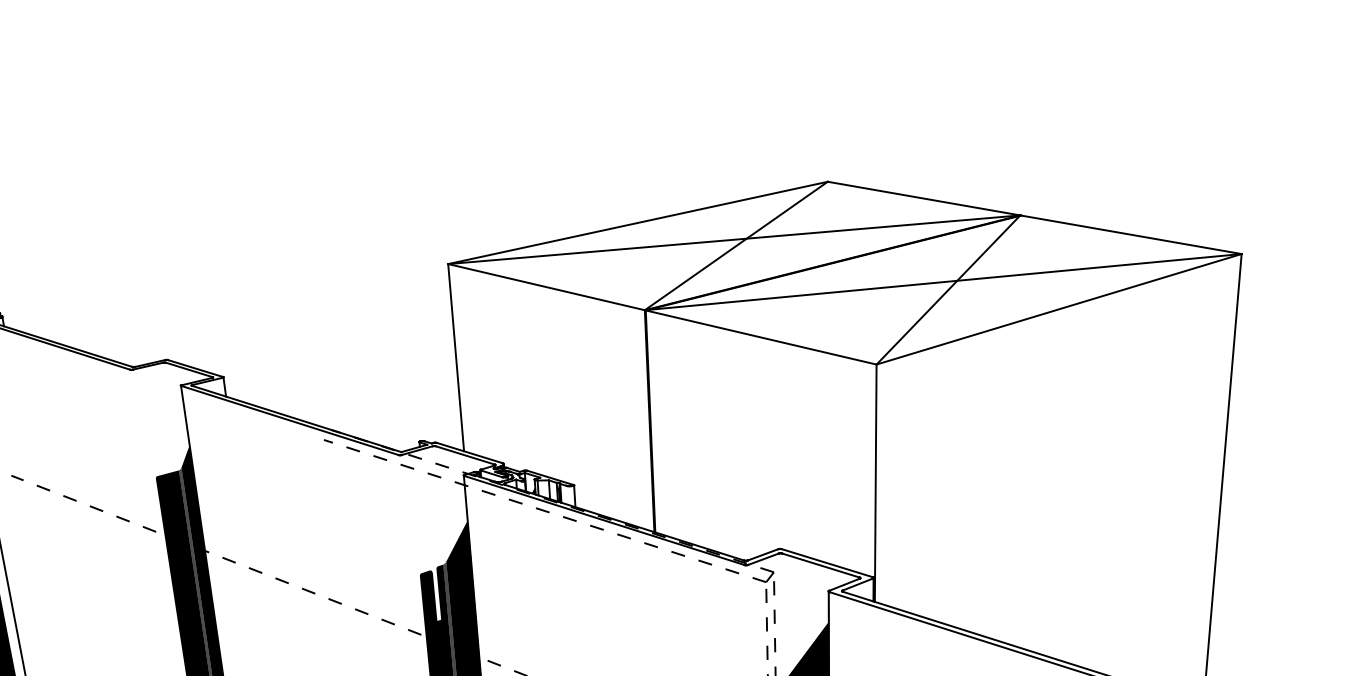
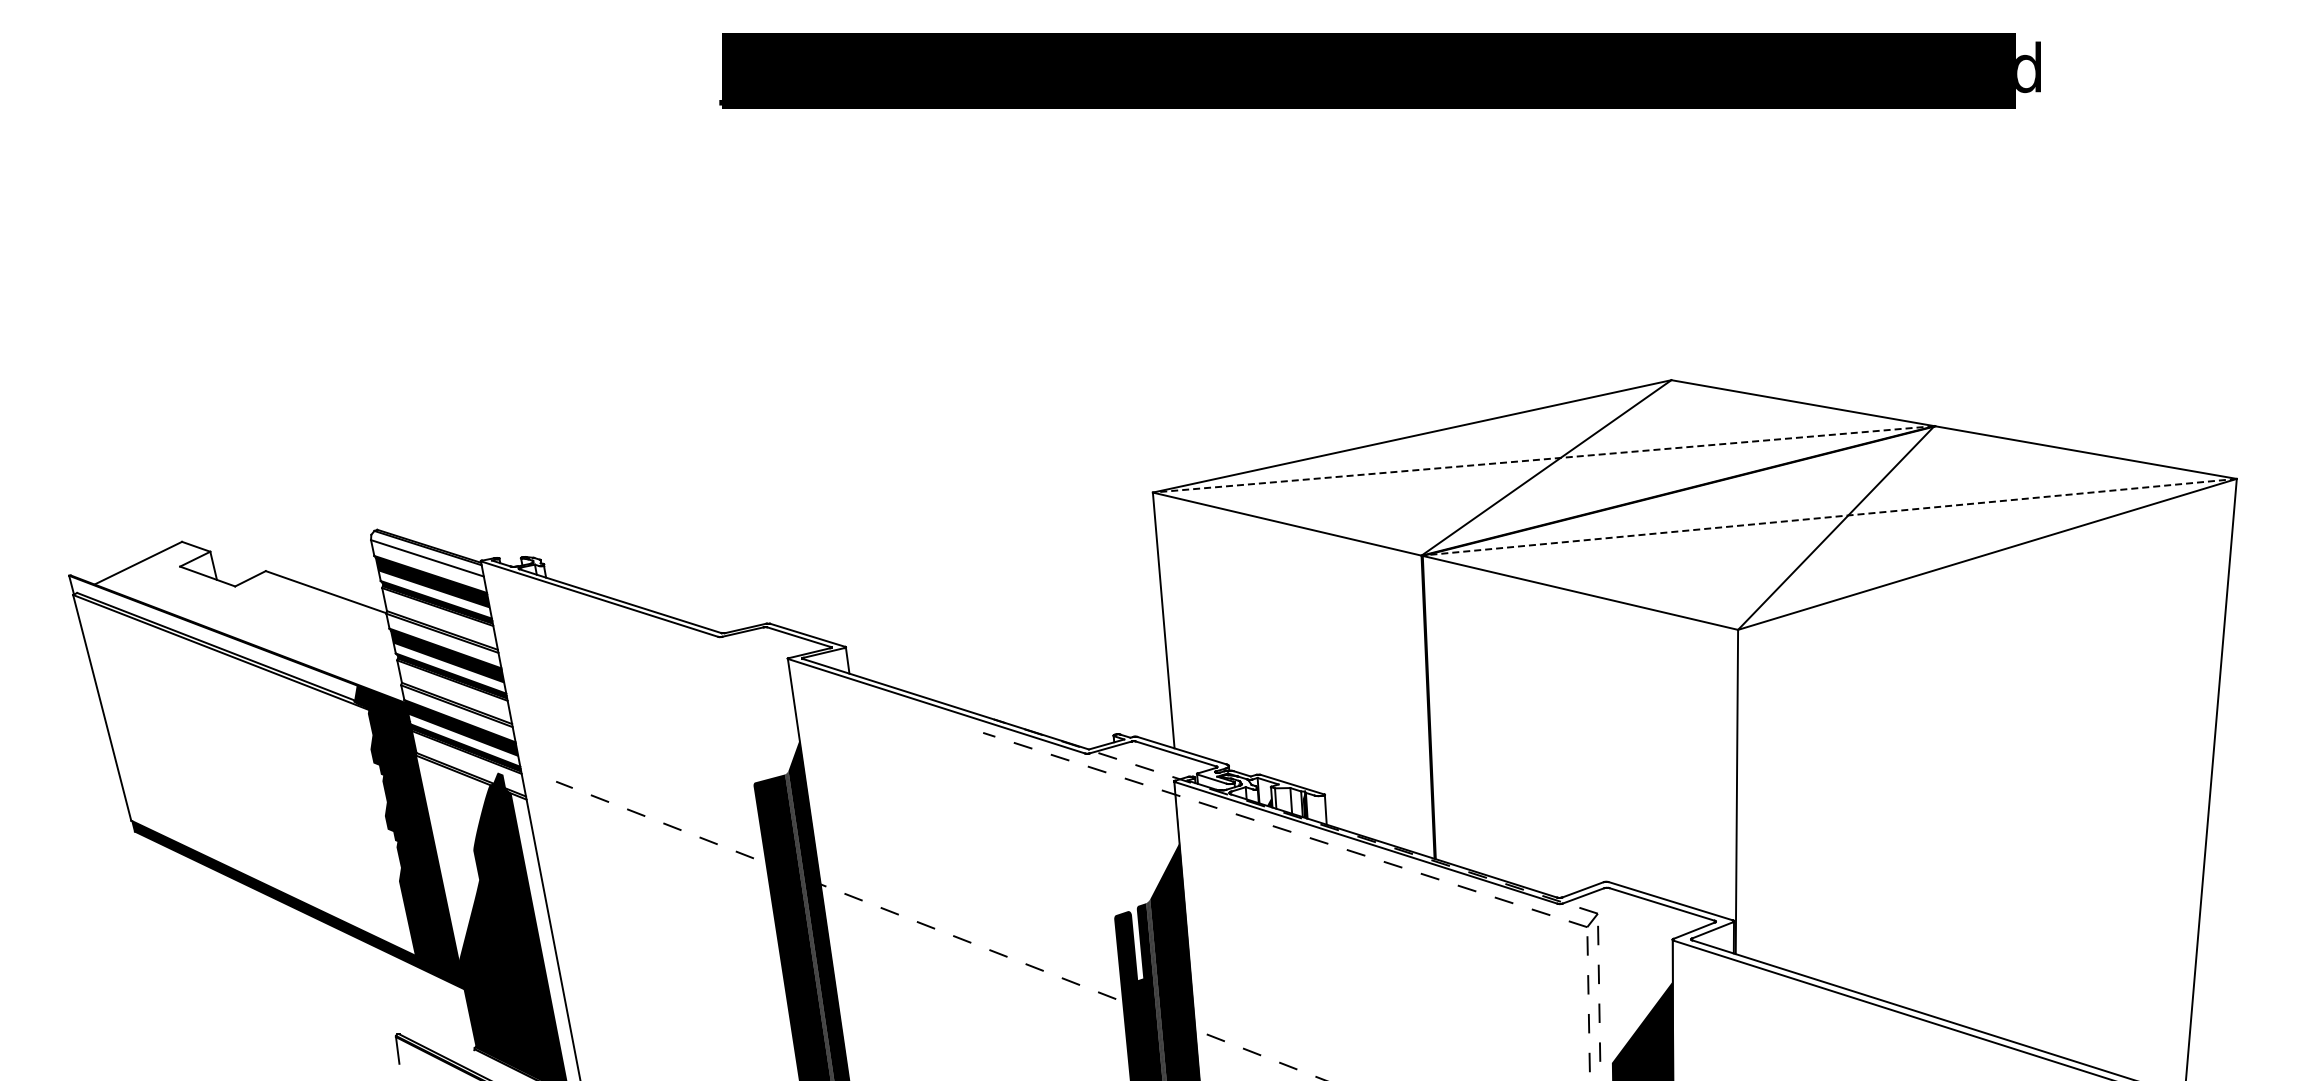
line: (734, 239) -> (1543, 459), solid -> dashed
line: (942, 282) -> (1828, 517), solid -> dashed

